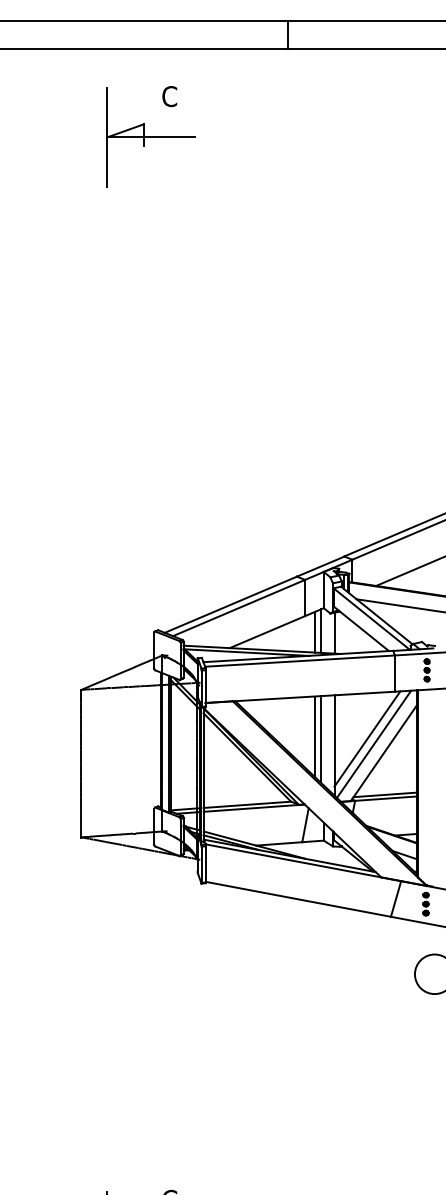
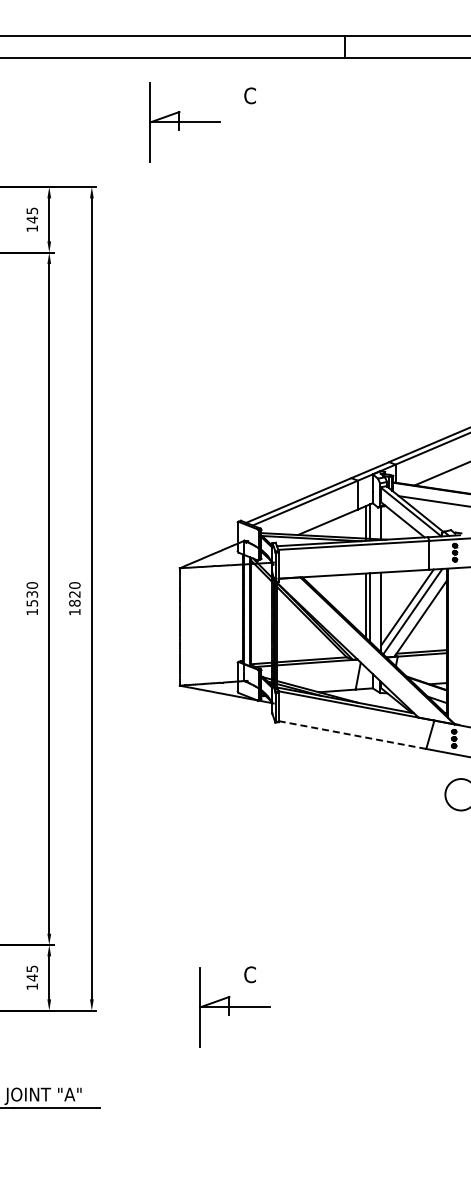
part: (150, 137) -> (184, 122), moved
line: (299, 899) -> (353, 735), solid -> dashed

